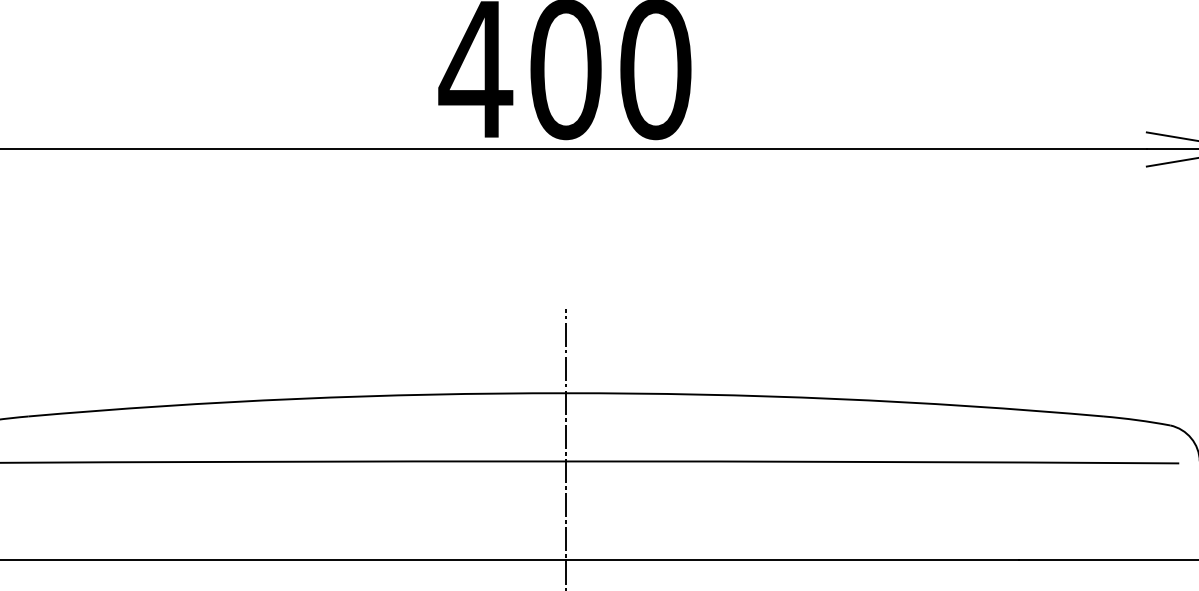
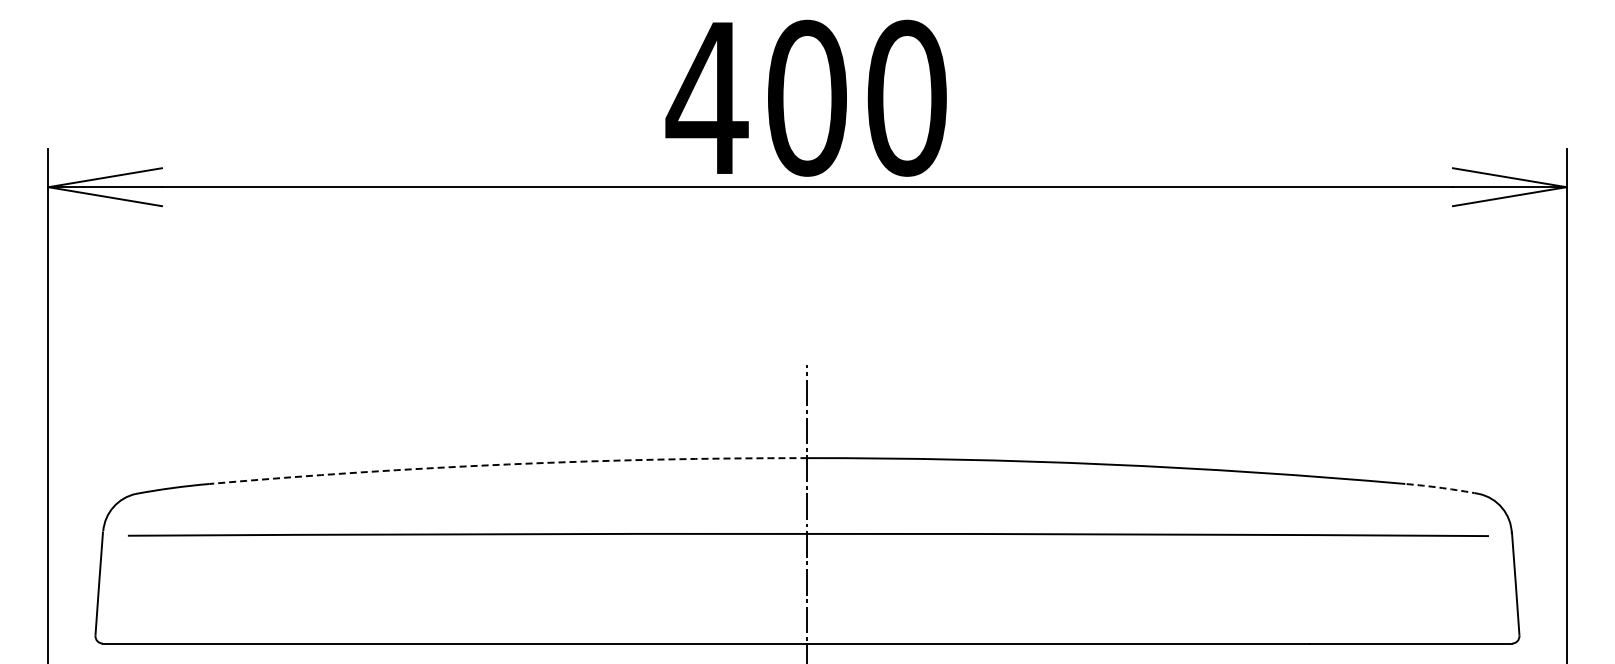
arc: (297, 398) -> (508, 464), solid -> dashed
arc: (1137, 420) -> (1442, 488), solid -> dashed

